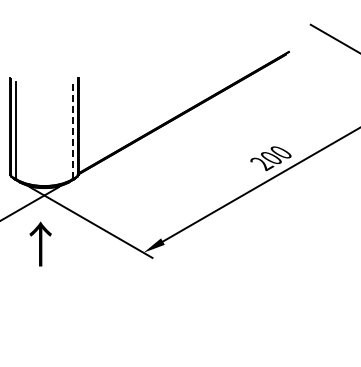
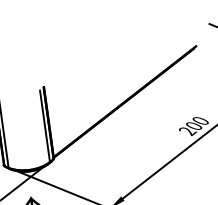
line: (72, 130) -> (44, 126), dashed -> solid

